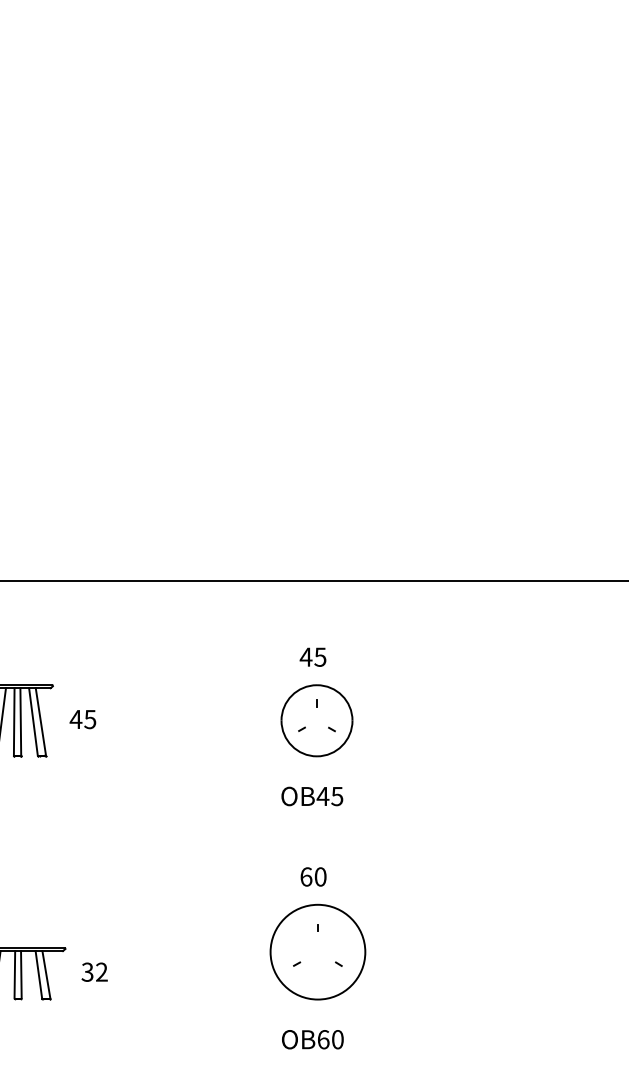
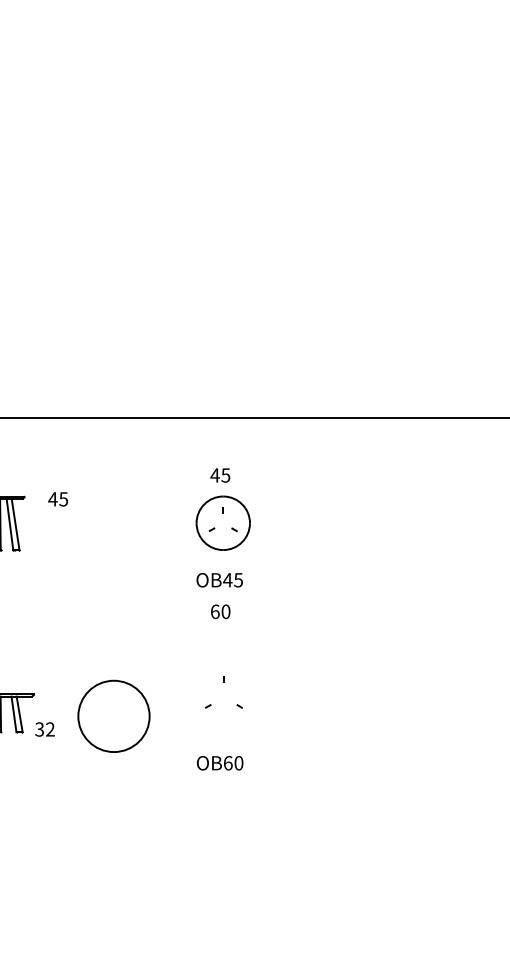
text: (83, 719) -> (58, 499), moved
text: (313, 876) -> (220, 611), moved
part: (317, 950) -> (113, 715), moved
text: (94, 972) -> (44, 729), moved

